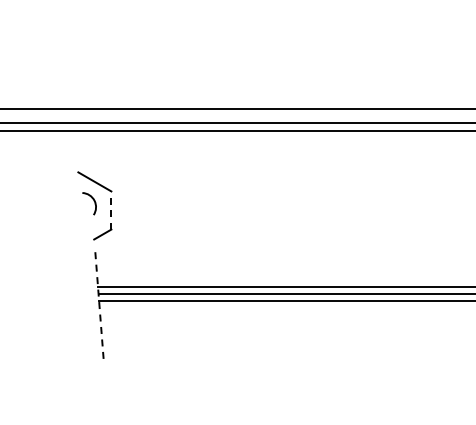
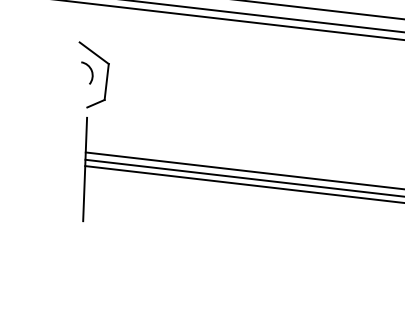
line: (111, 210) -> (106, 81), dashed -> solid
line: (99, 304) -> (85, 169), dashed -> solid

